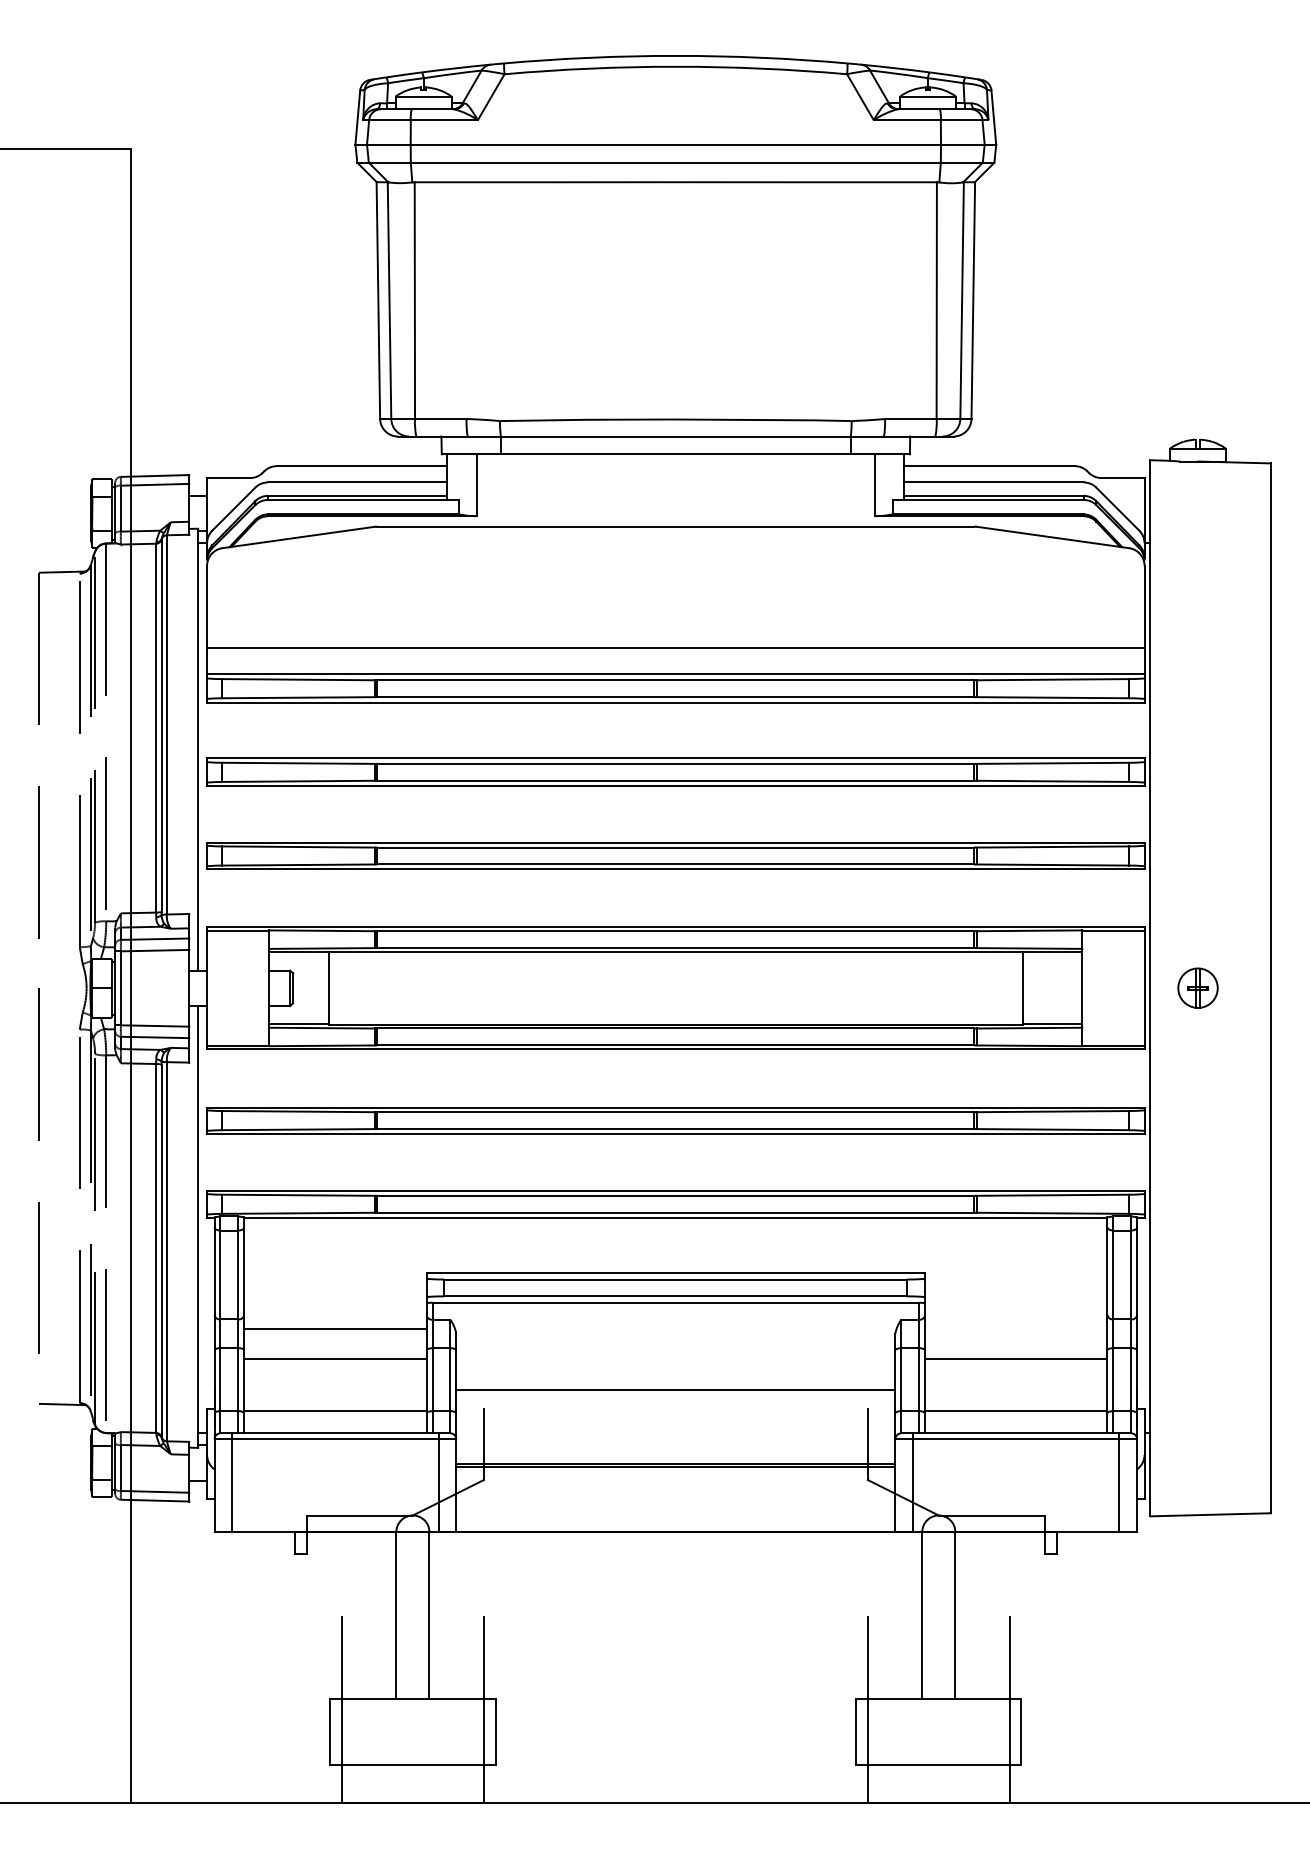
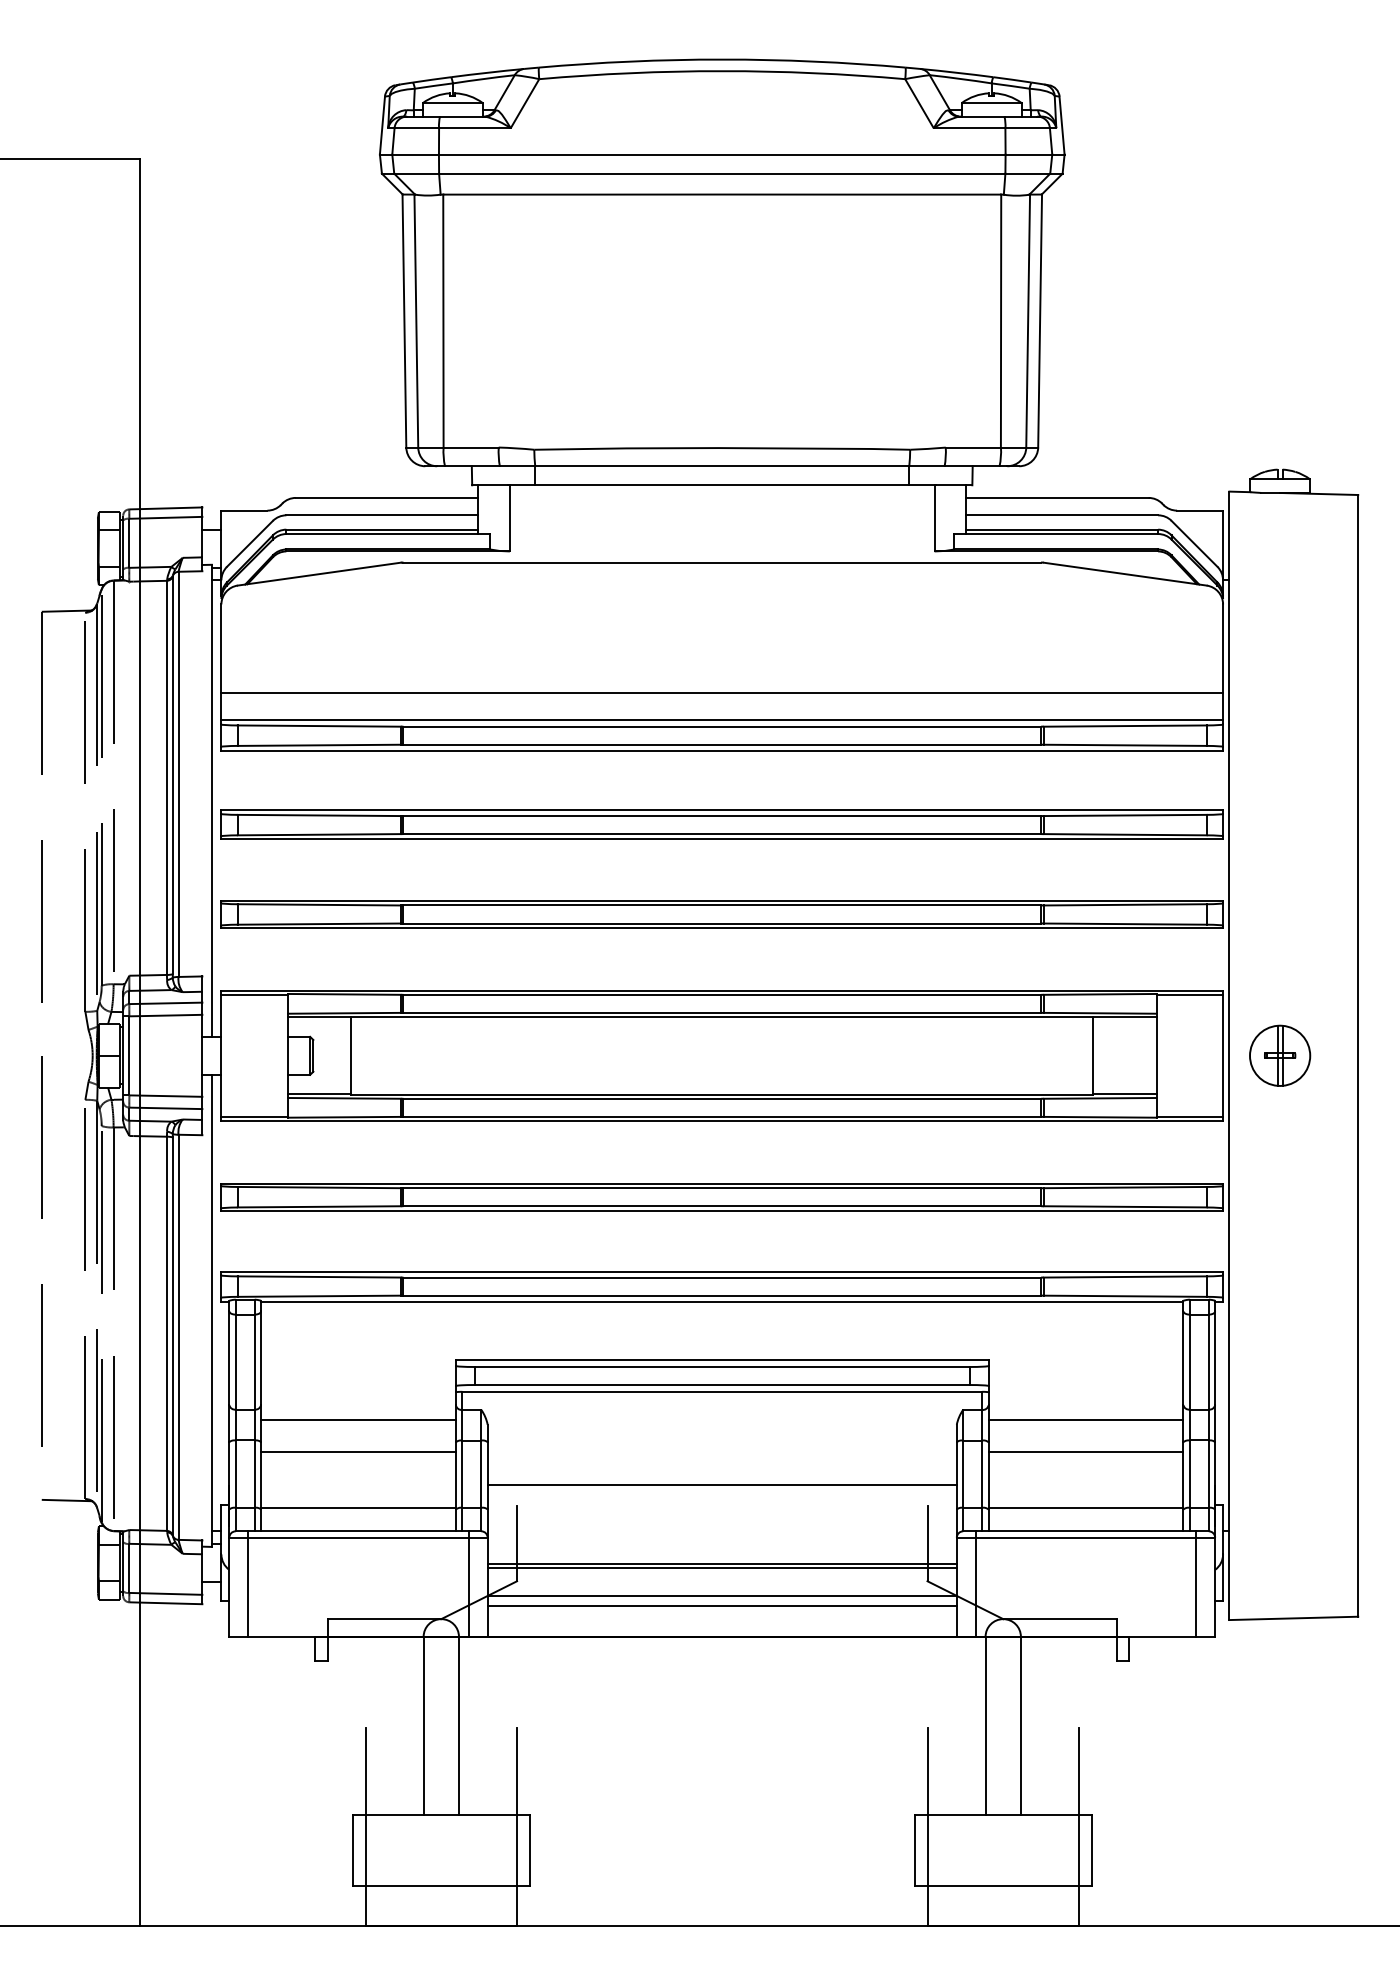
part: (1198, 987) -> (1280, 1055), size x1.43
line: (1015, 1328) -> (1085, 1419), added
line: (675, 1494) -> (721, 1596), added
line: (675, 1502) -> (721, 1605), added

